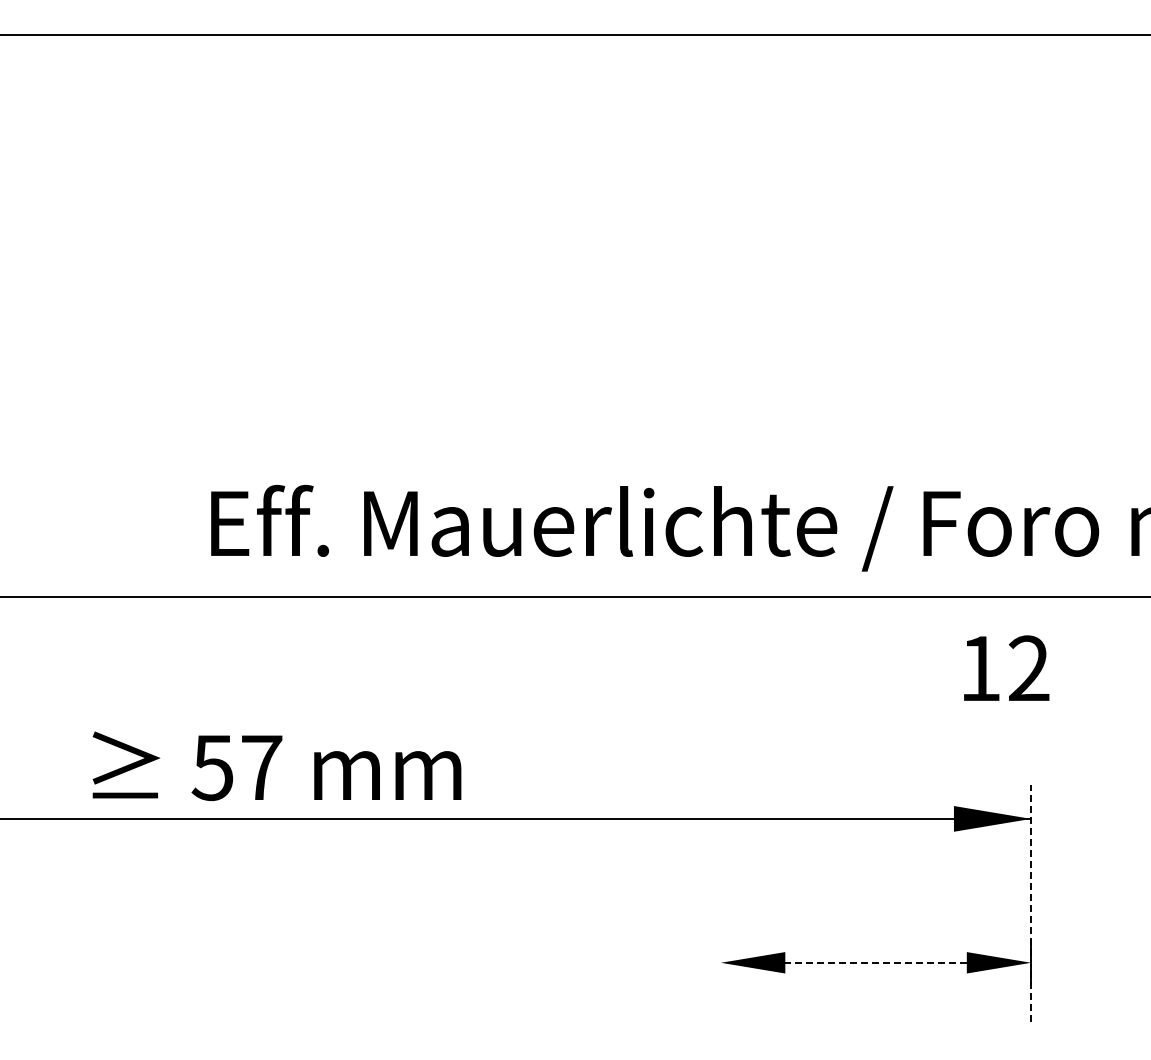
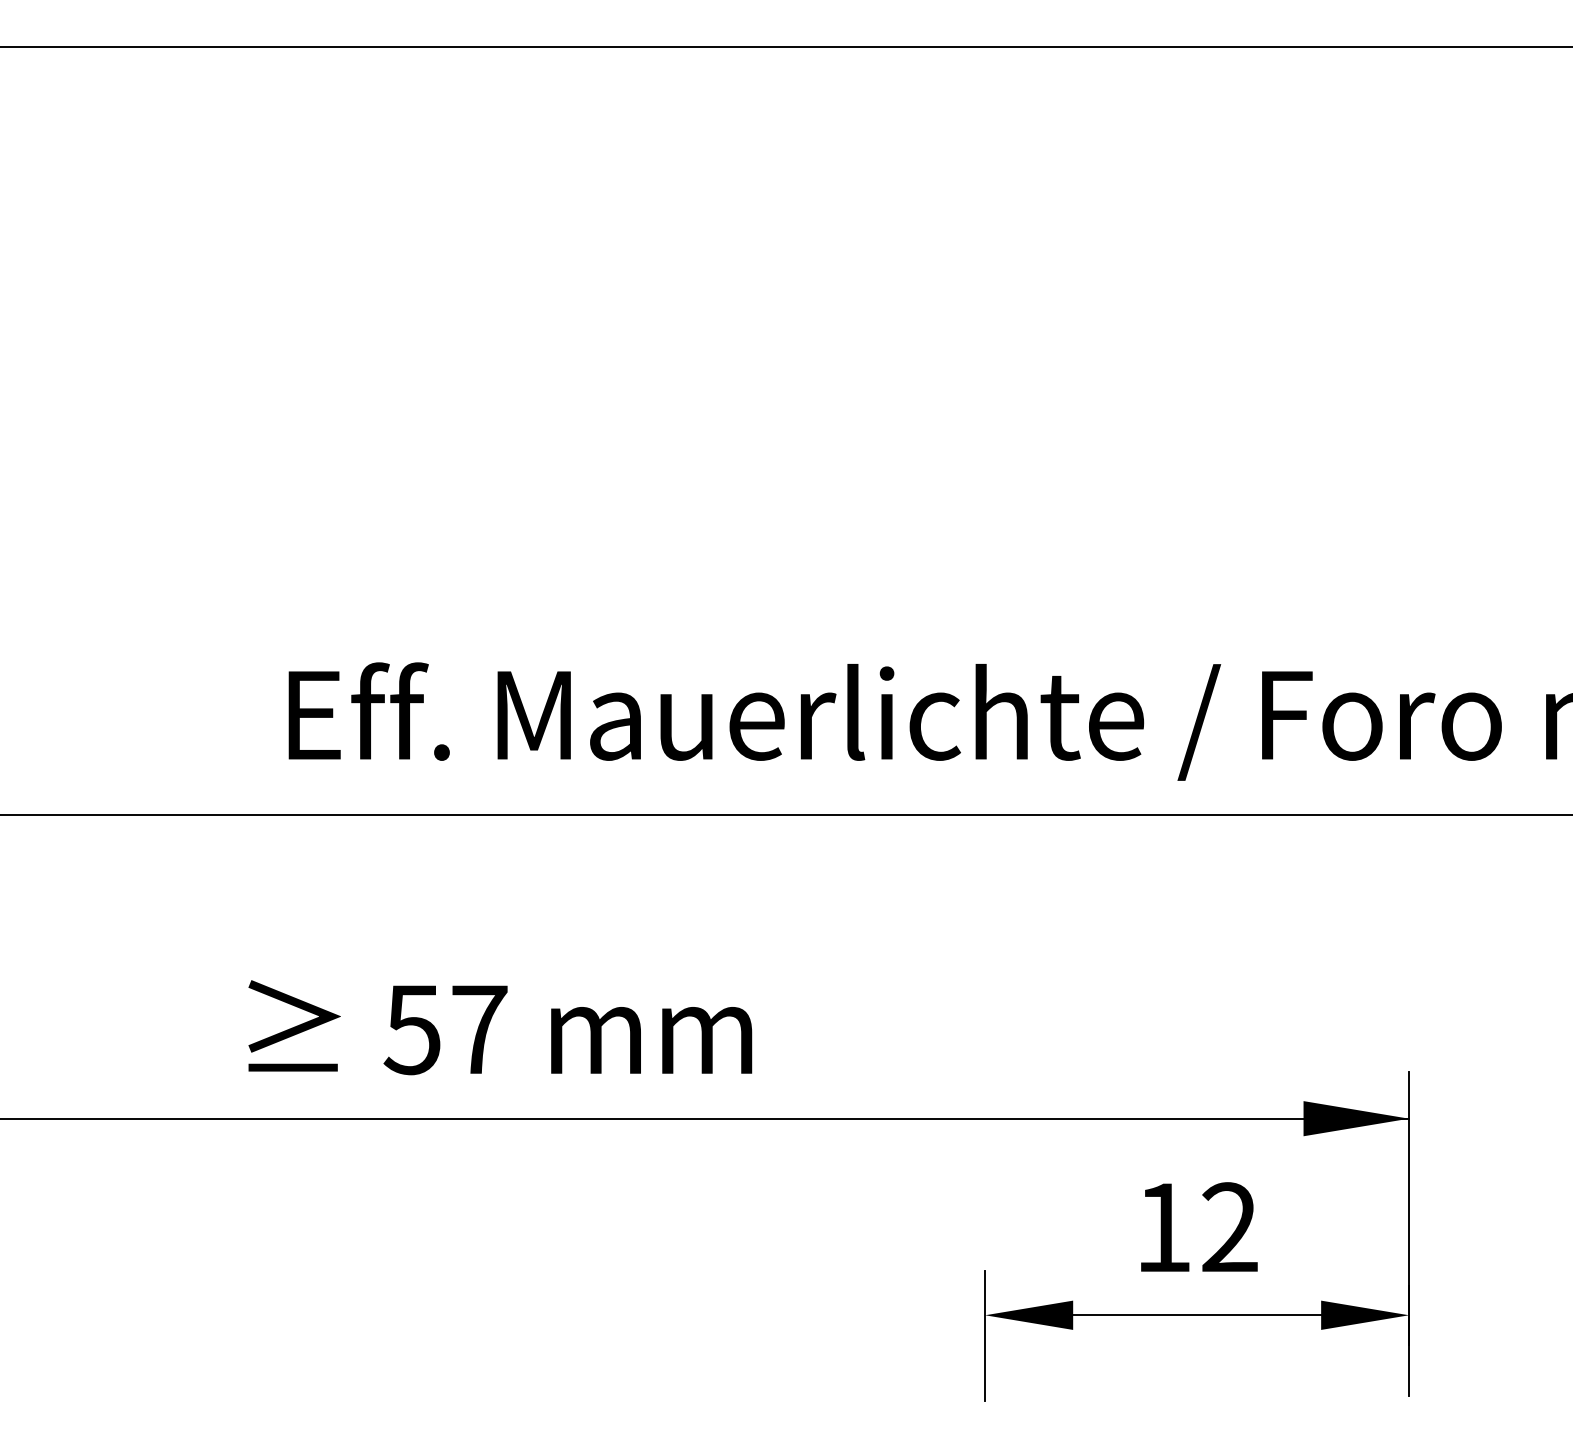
text: (1006, 667) -> (1199, 1226), moved
text: (276, 766) -> (499, 1027), moved
line: (1031, 902) -> (1409, 1232), dashed -> solid
line: (876, 962) -> (1197, 1314), dashed -> solid
line: (720, 977) -> (984, 1335), added

